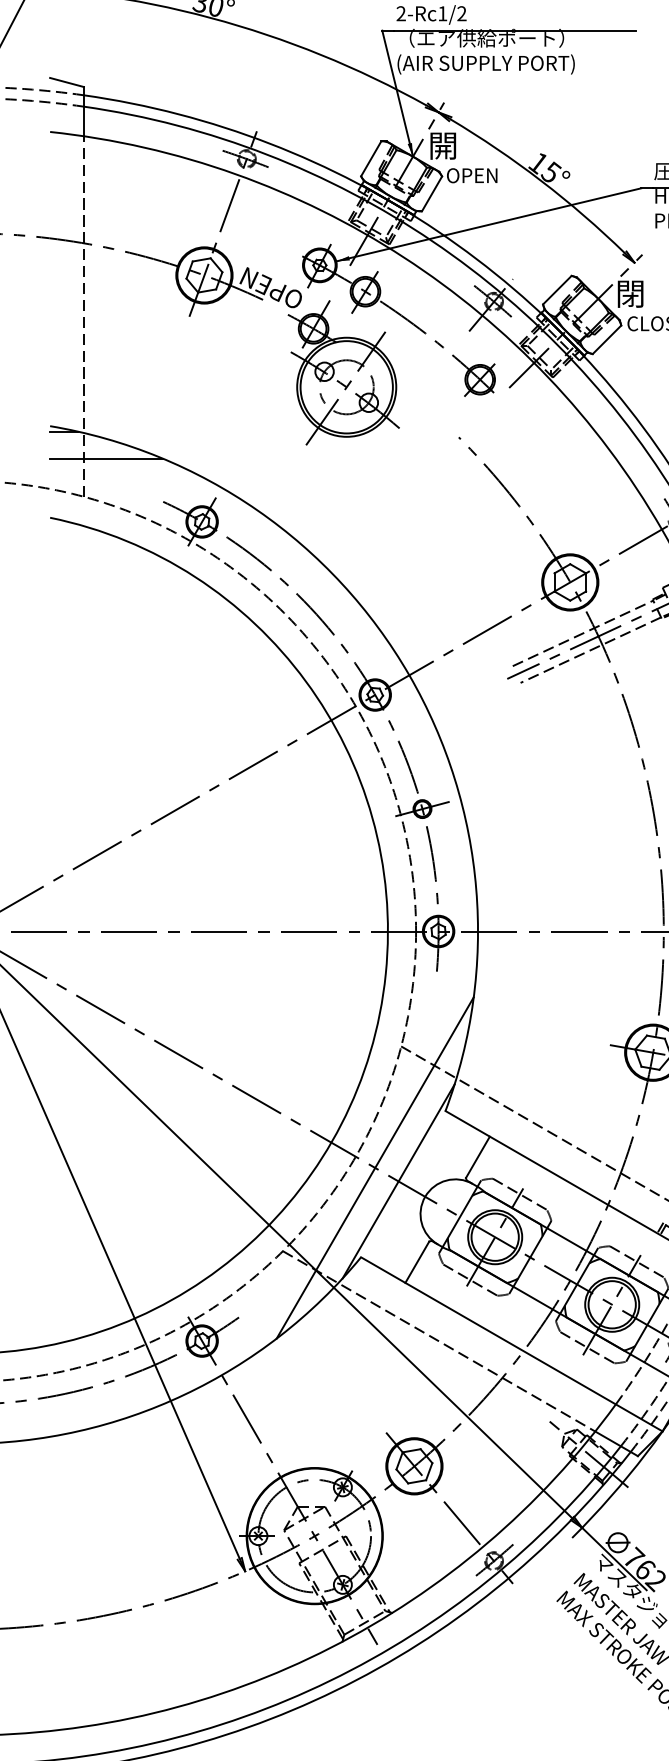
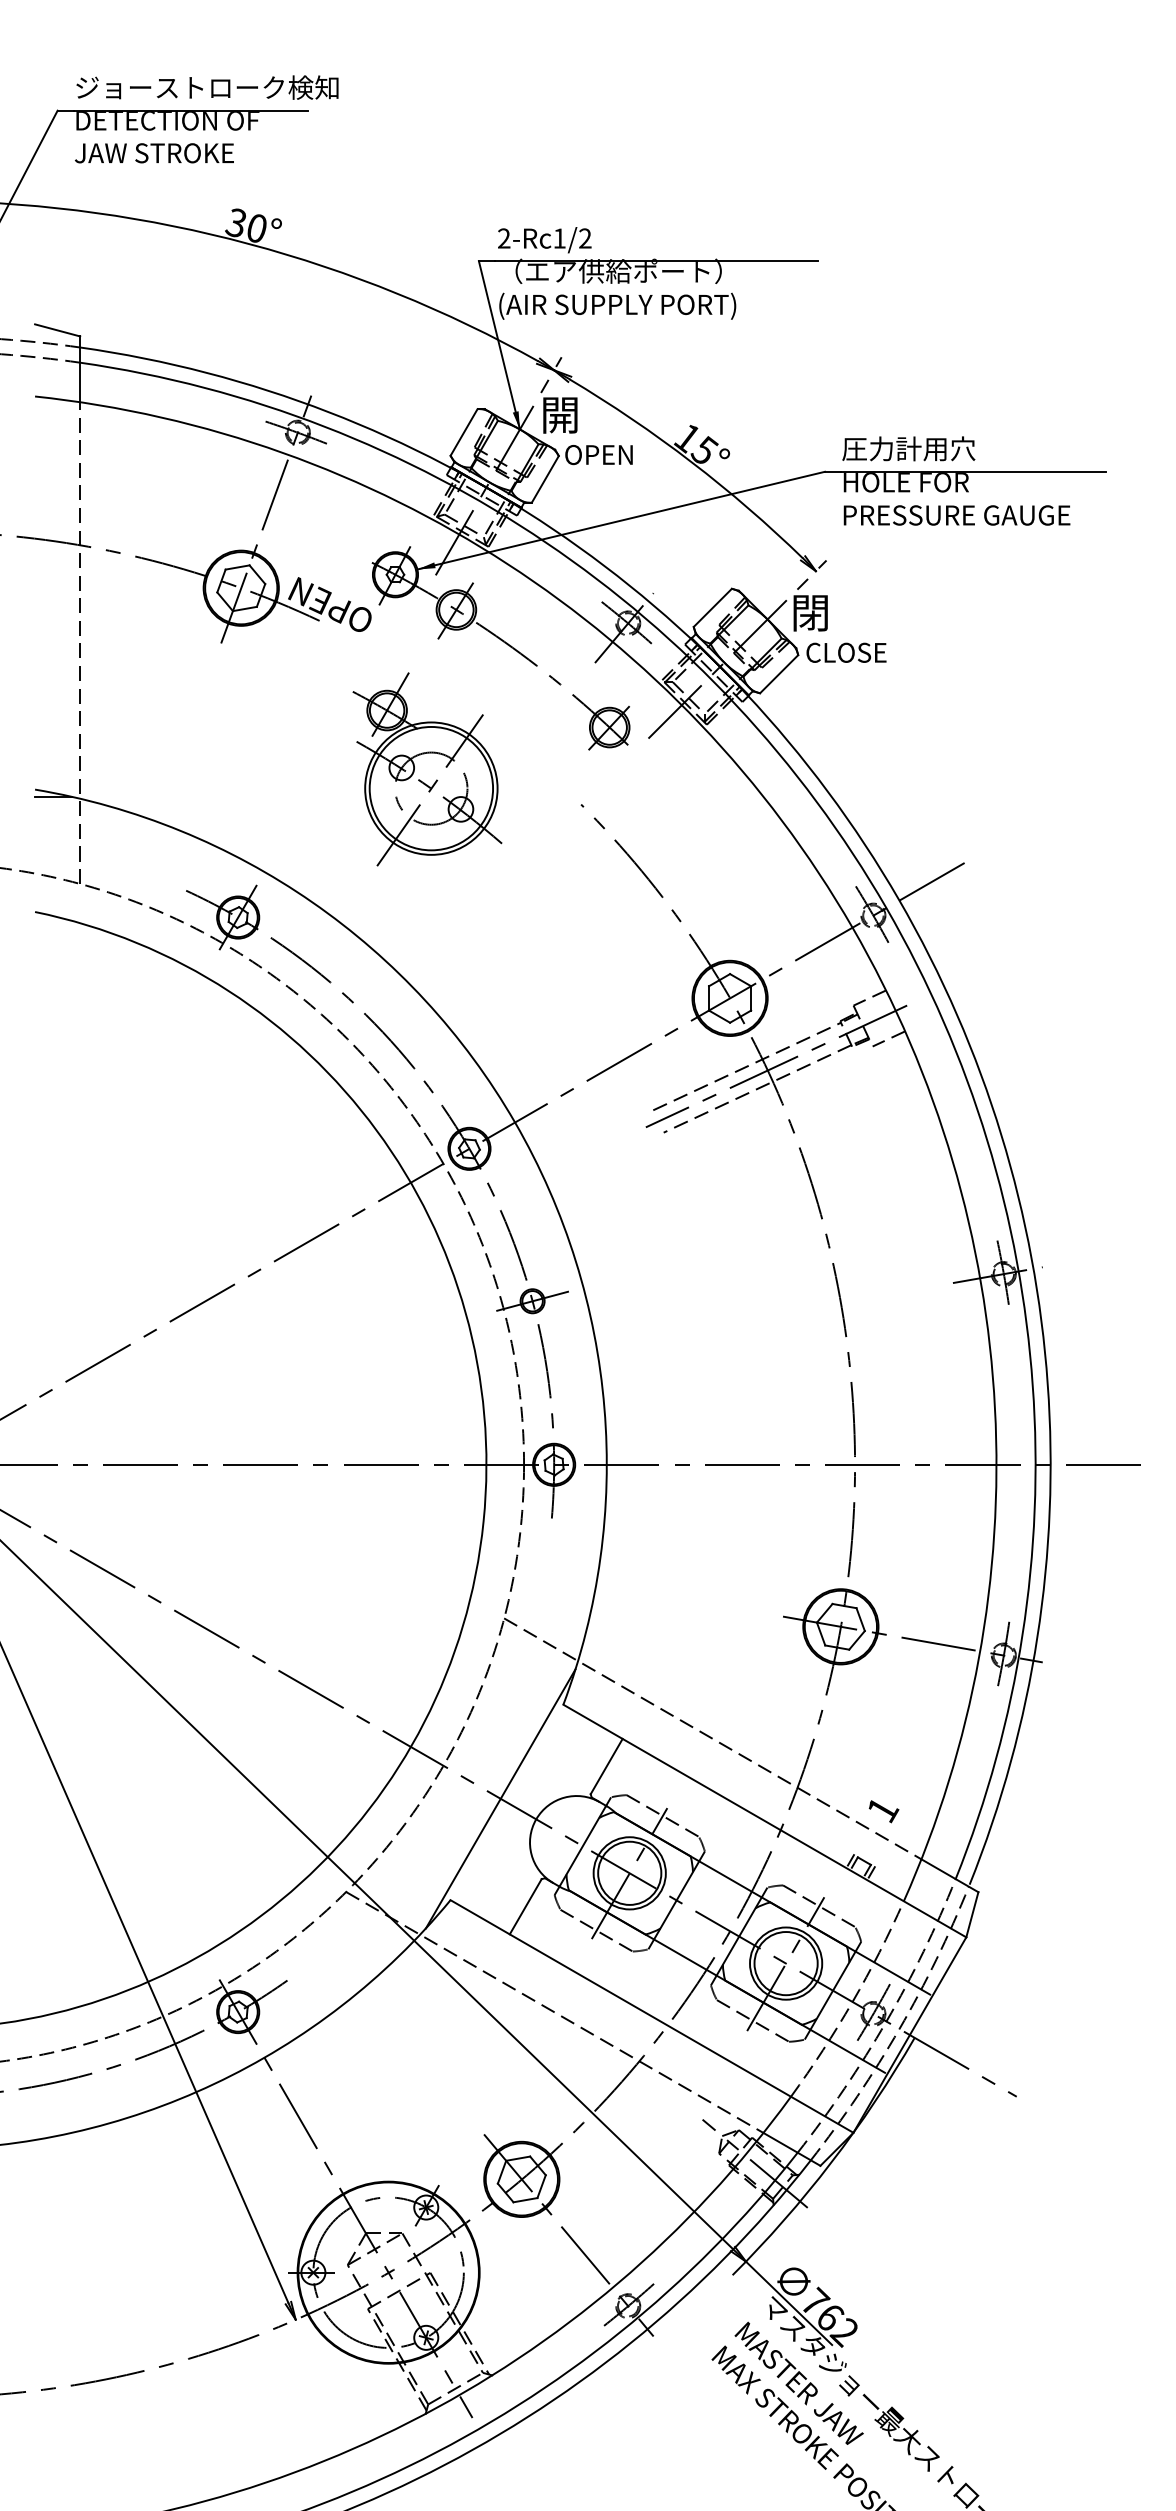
part: (343, 372) -> (427, 769), moved
line: (106, 458) -> (110, 832), removed
line: (375, 1167) -> (469, 1780), removed

